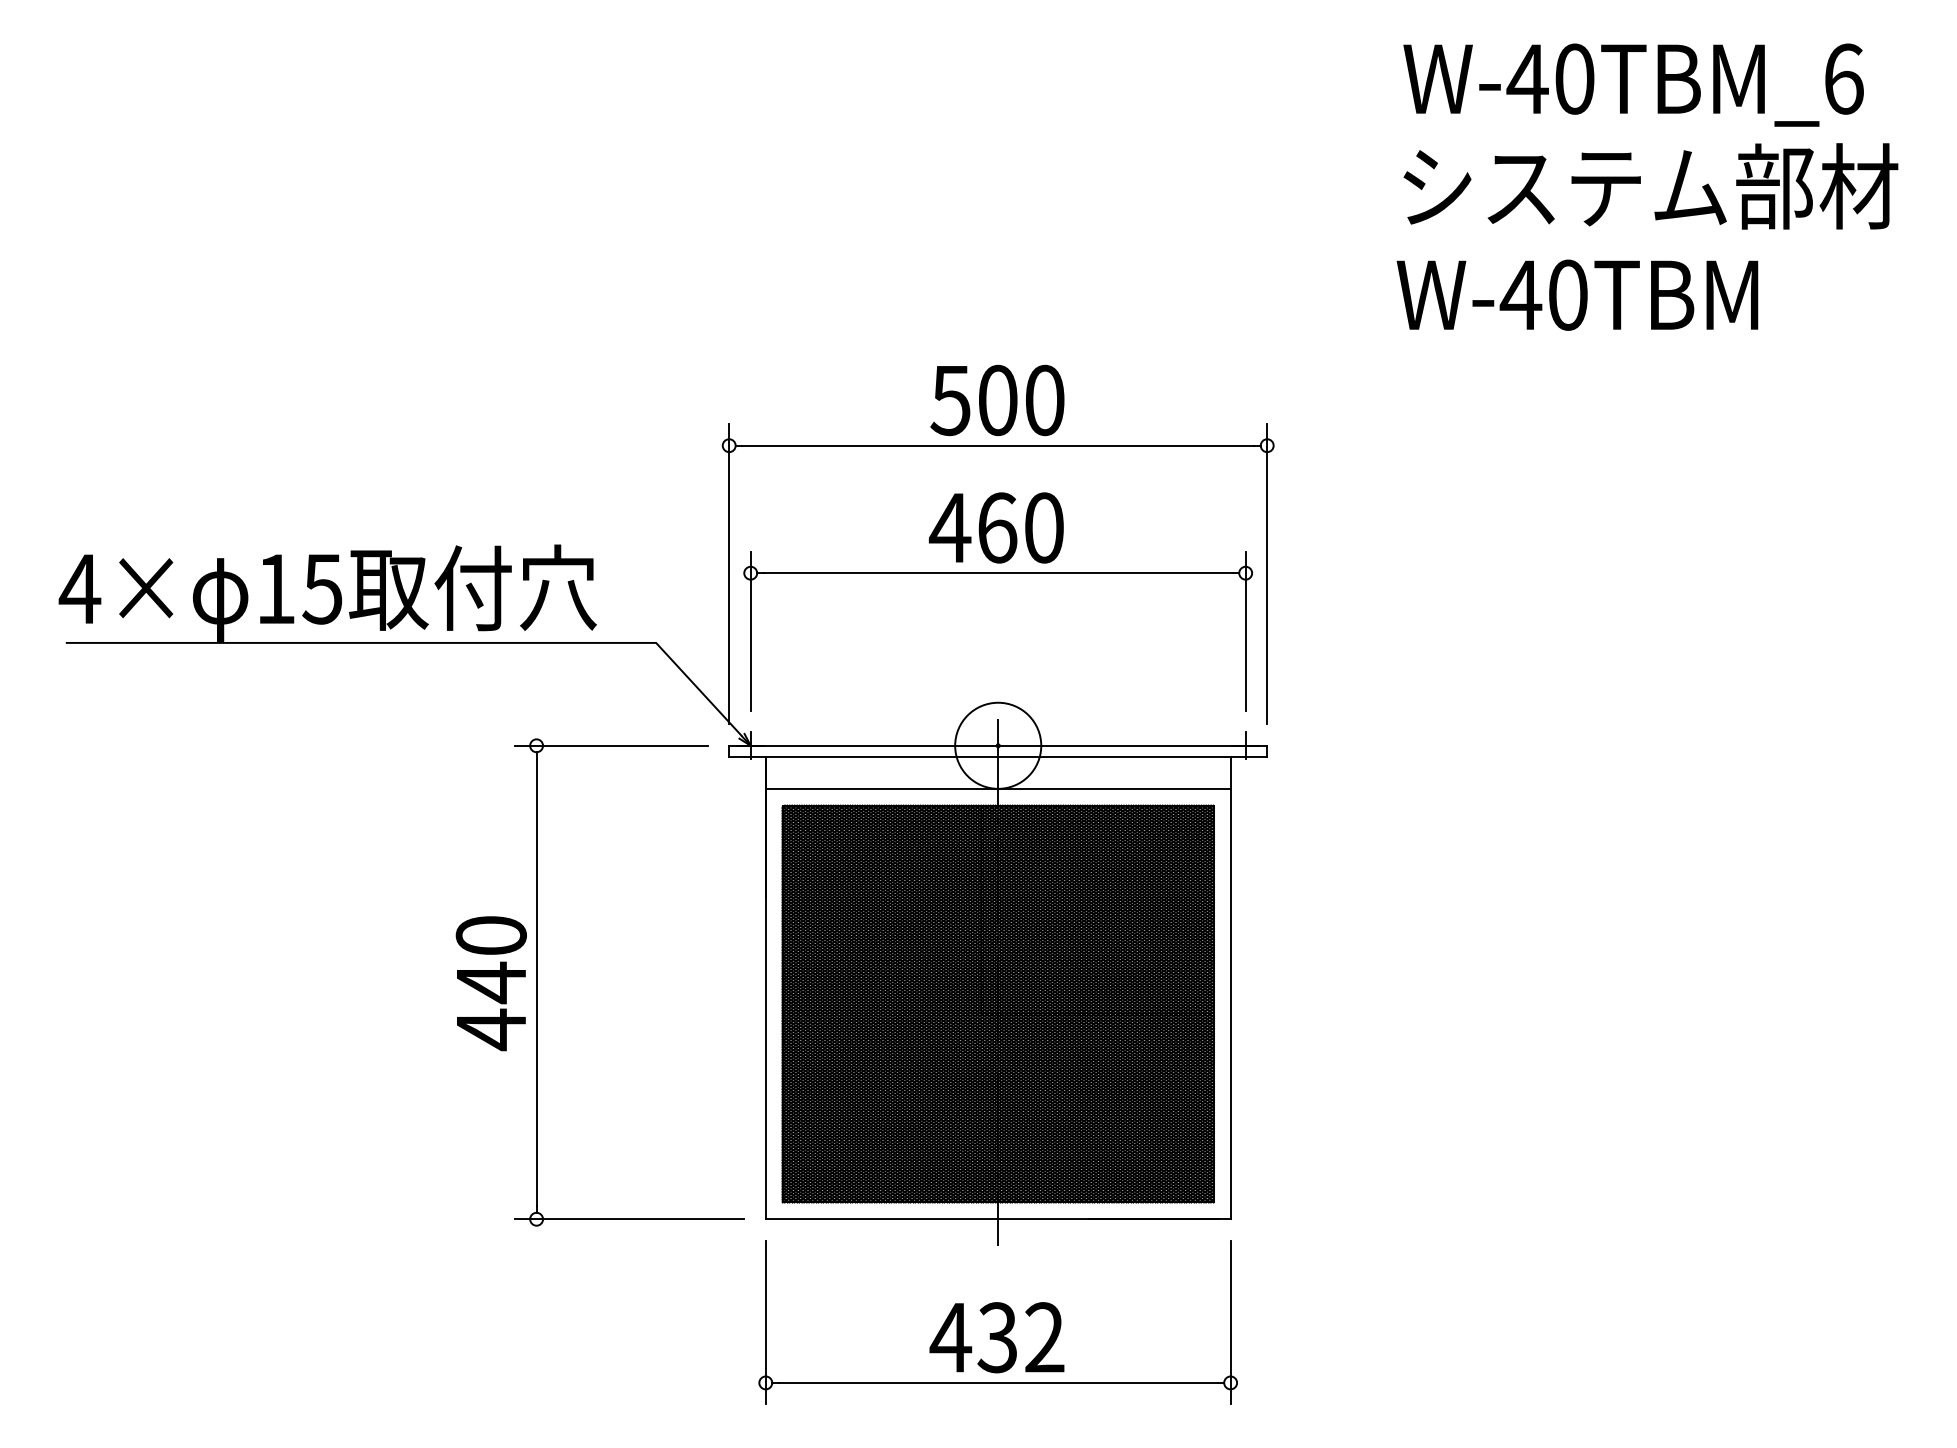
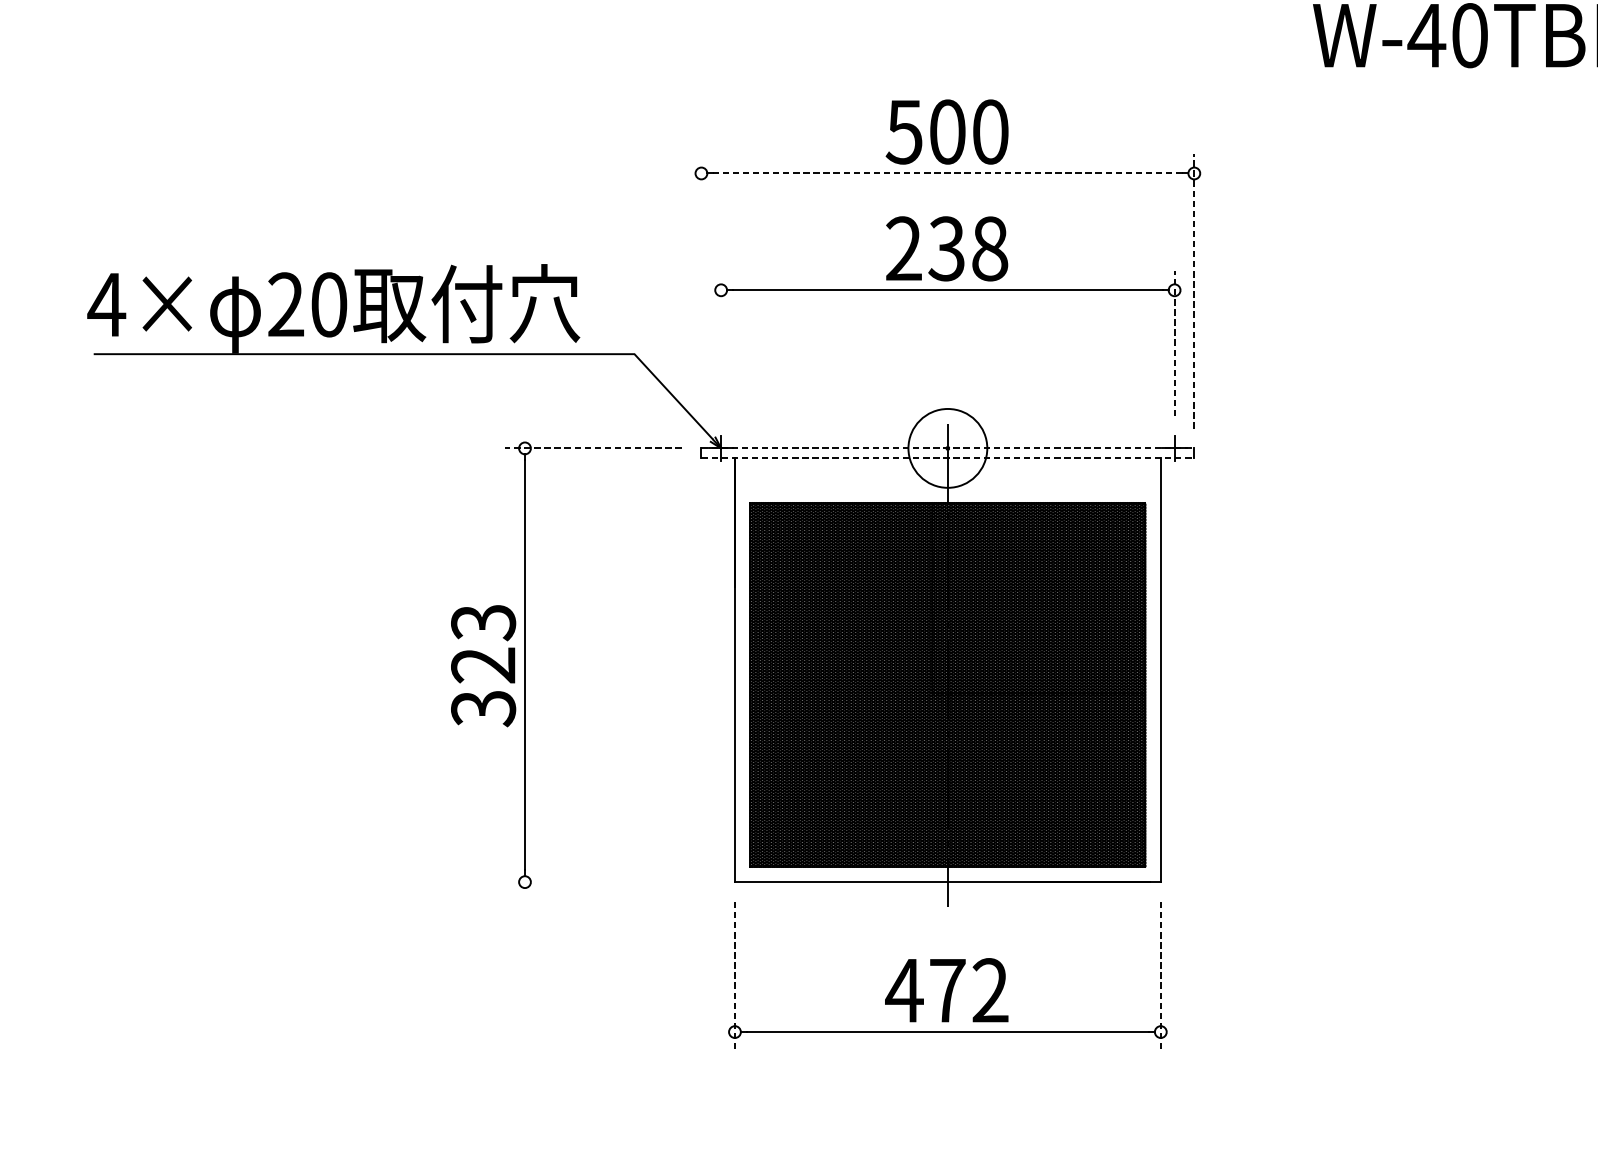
line: (997, 445) -> (947, 173), solid -> dashed
text: (995, 527) -> (945, 248), 460 -> 238
line: (1267, 573) -> (1194, 290), solid -> dashed
line: (729, 574) -> (701, 291), removed
text: (299, 588) -> (307, 304), 15 -> 20
line: (750, 630) -> (720, 342), removed
line: (1245, 631) -> (1174, 343), solid -> dashed
line: (610, 745) -> (592, 448), solid -> dashed
line: (998, 745) -> (948, 448), solid -> dashed
line: (998, 756) -> (948, 458), solid -> dashed
line: (997, 788) -> (947, 487), removed
text: (490, 983) -> (482, 666), 440 -> 323
line: (629, 1219) -> (610, 882), removed
line: (765, 1322) -> (734, 976), solid -> dashed
line: (1230, 1322) -> (1160, 976), solid -> dashed
text: (997, 1337) -> (947, 990), 432 -> 472

